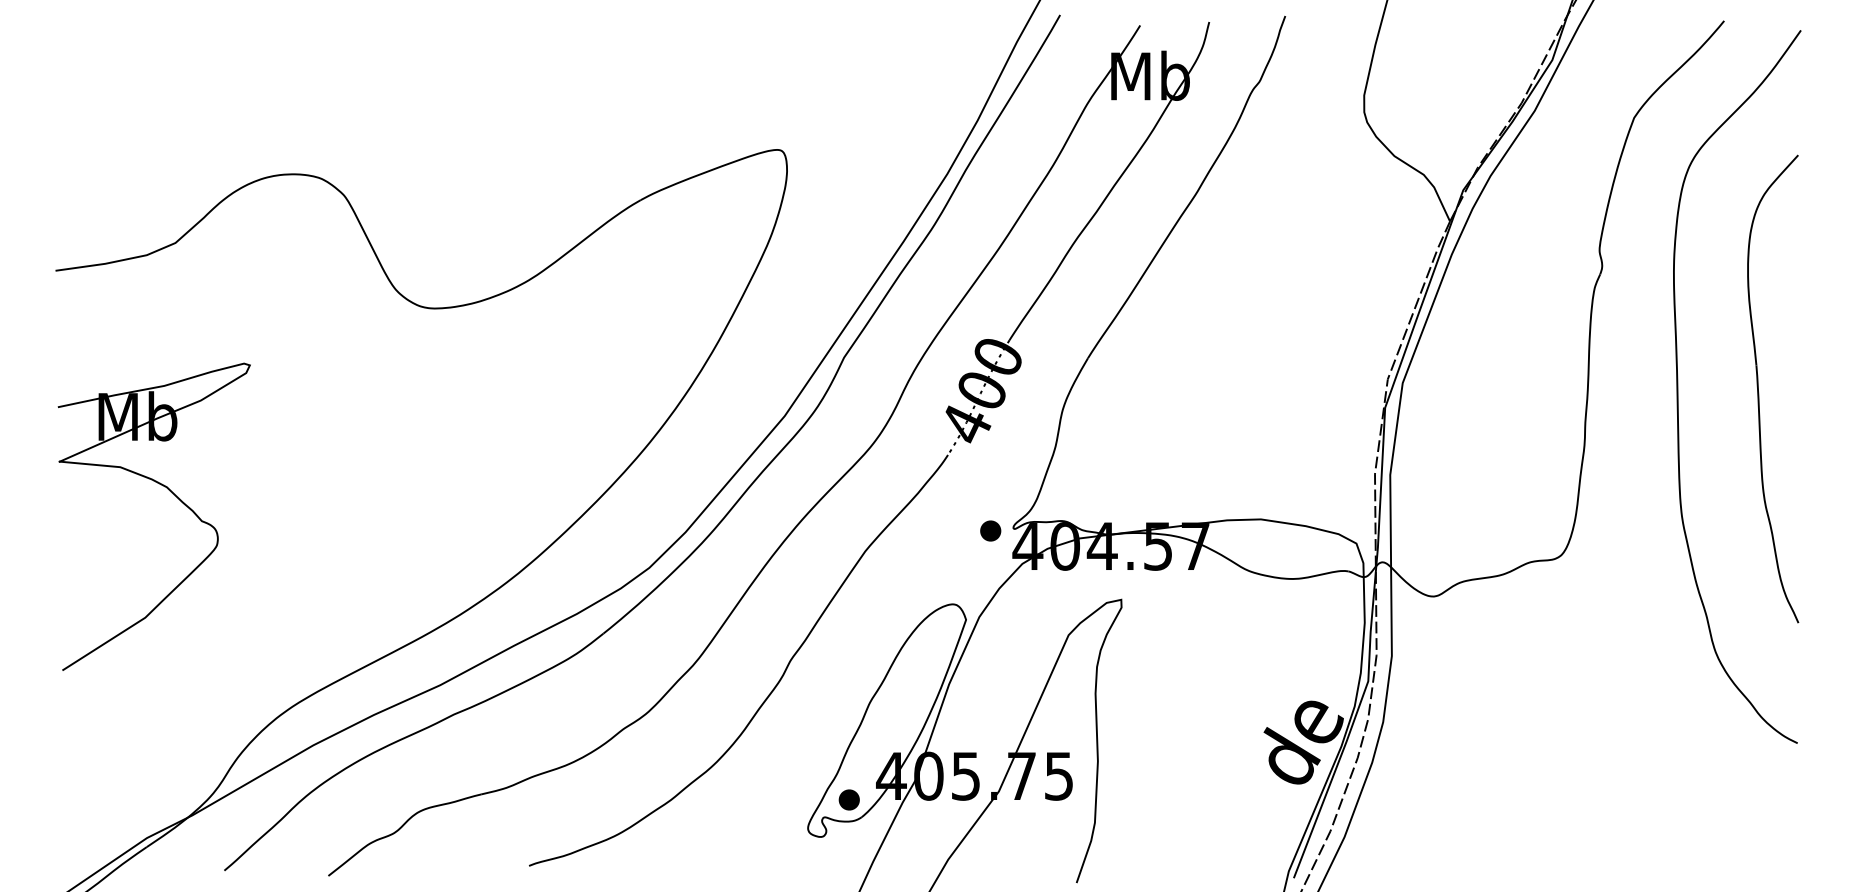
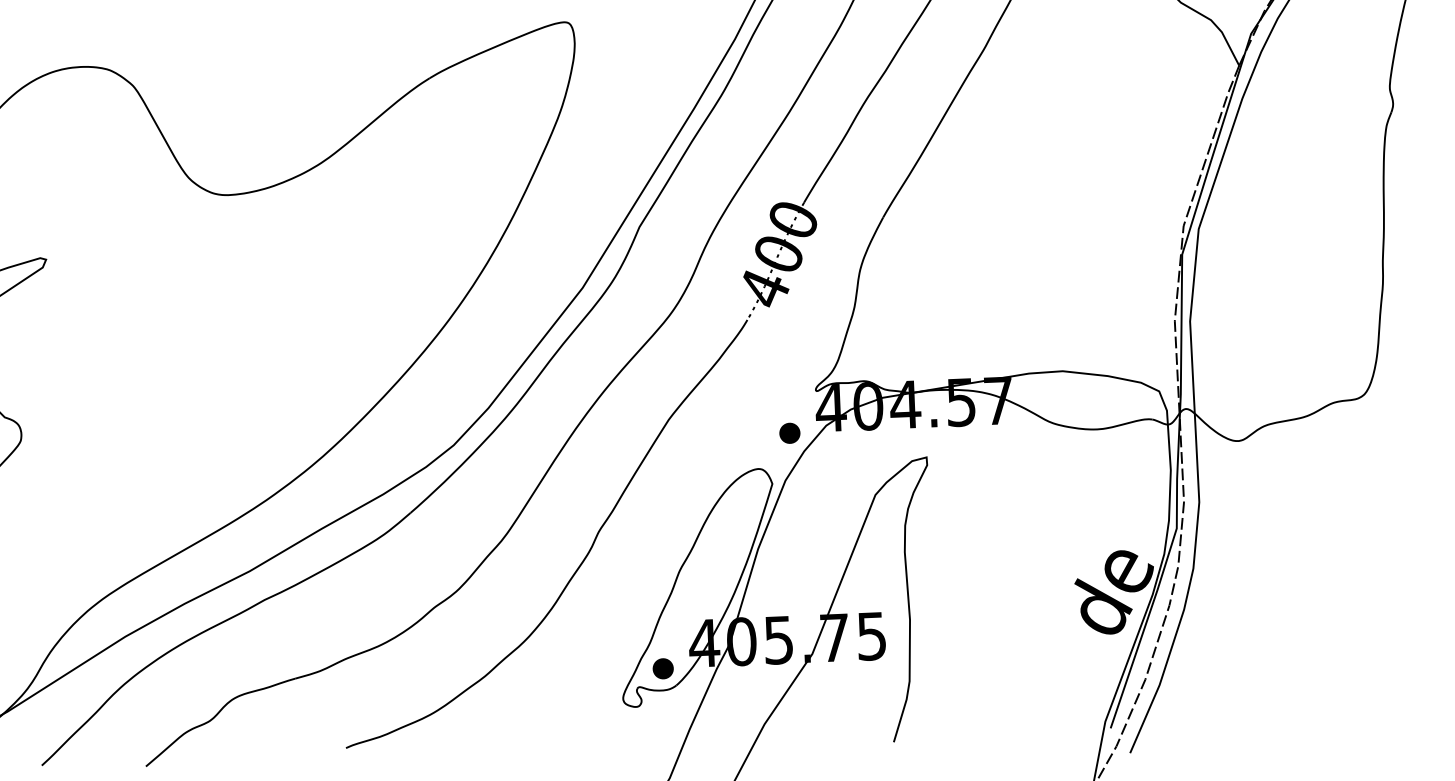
part: (990, 530) -> (789, 432), moved

